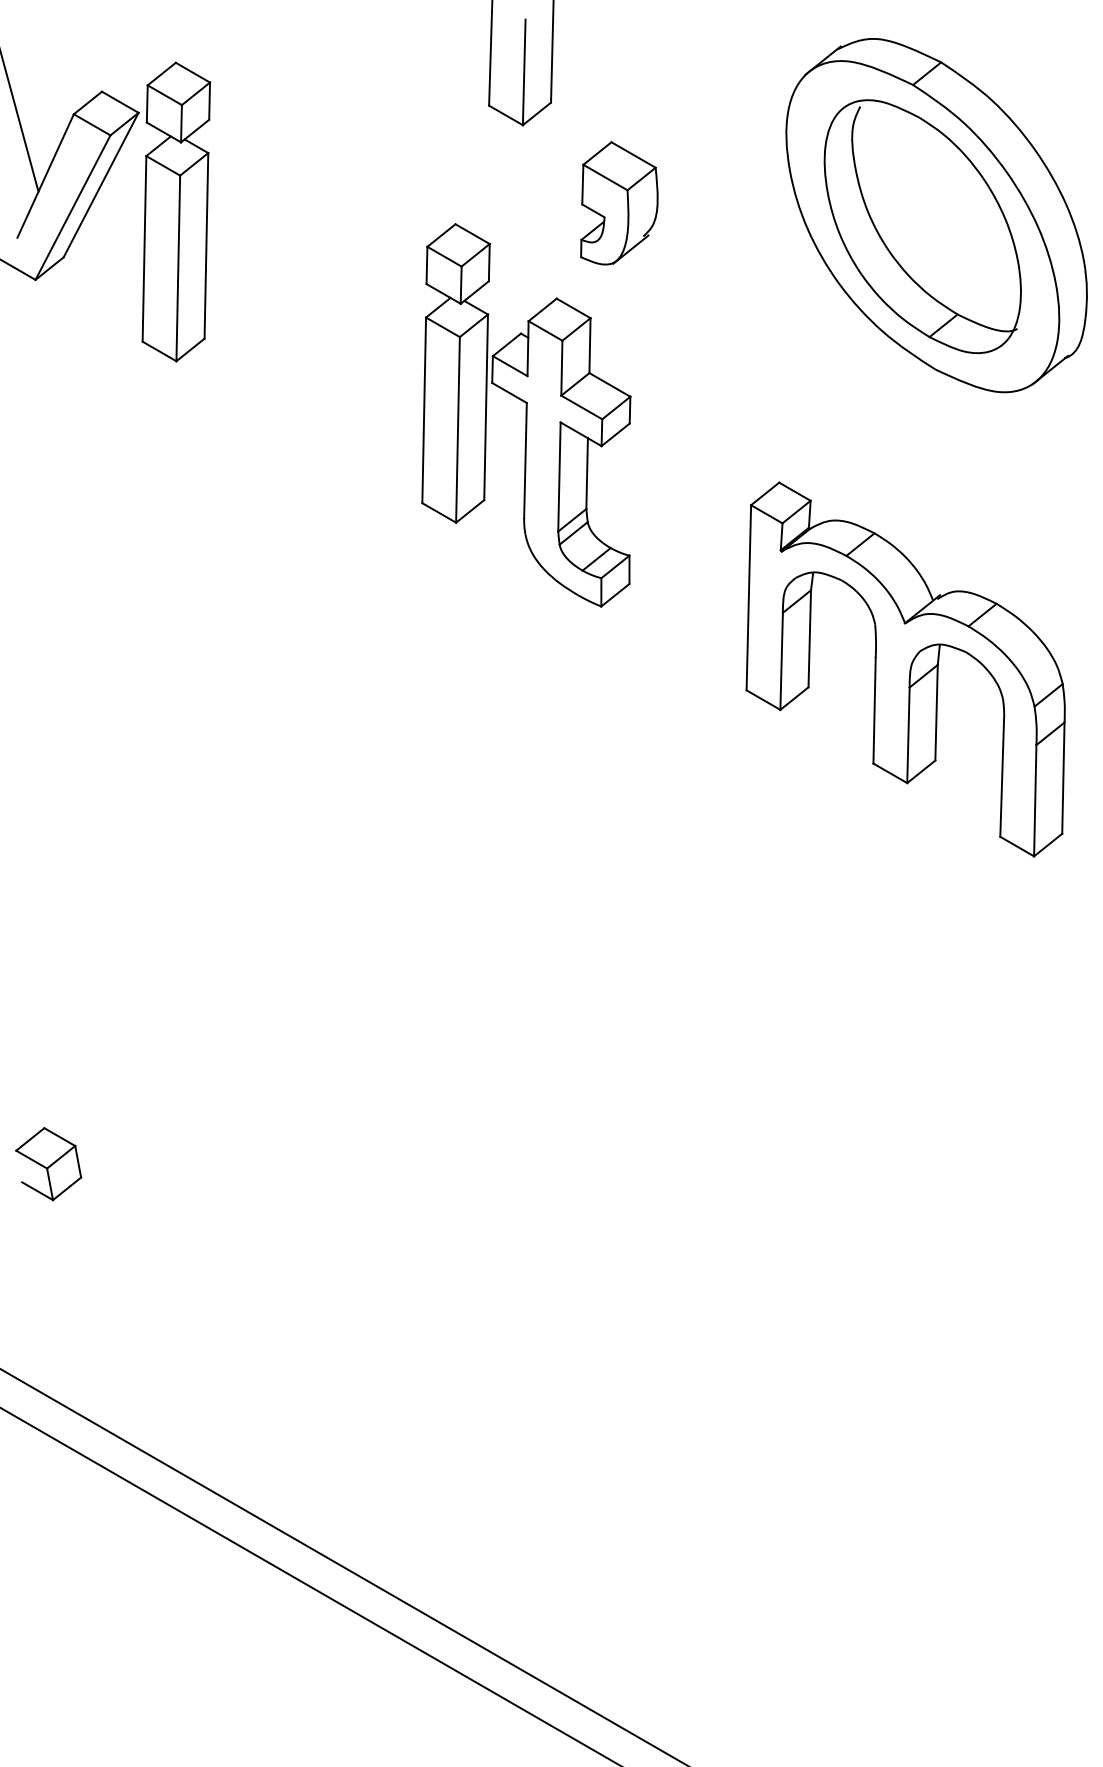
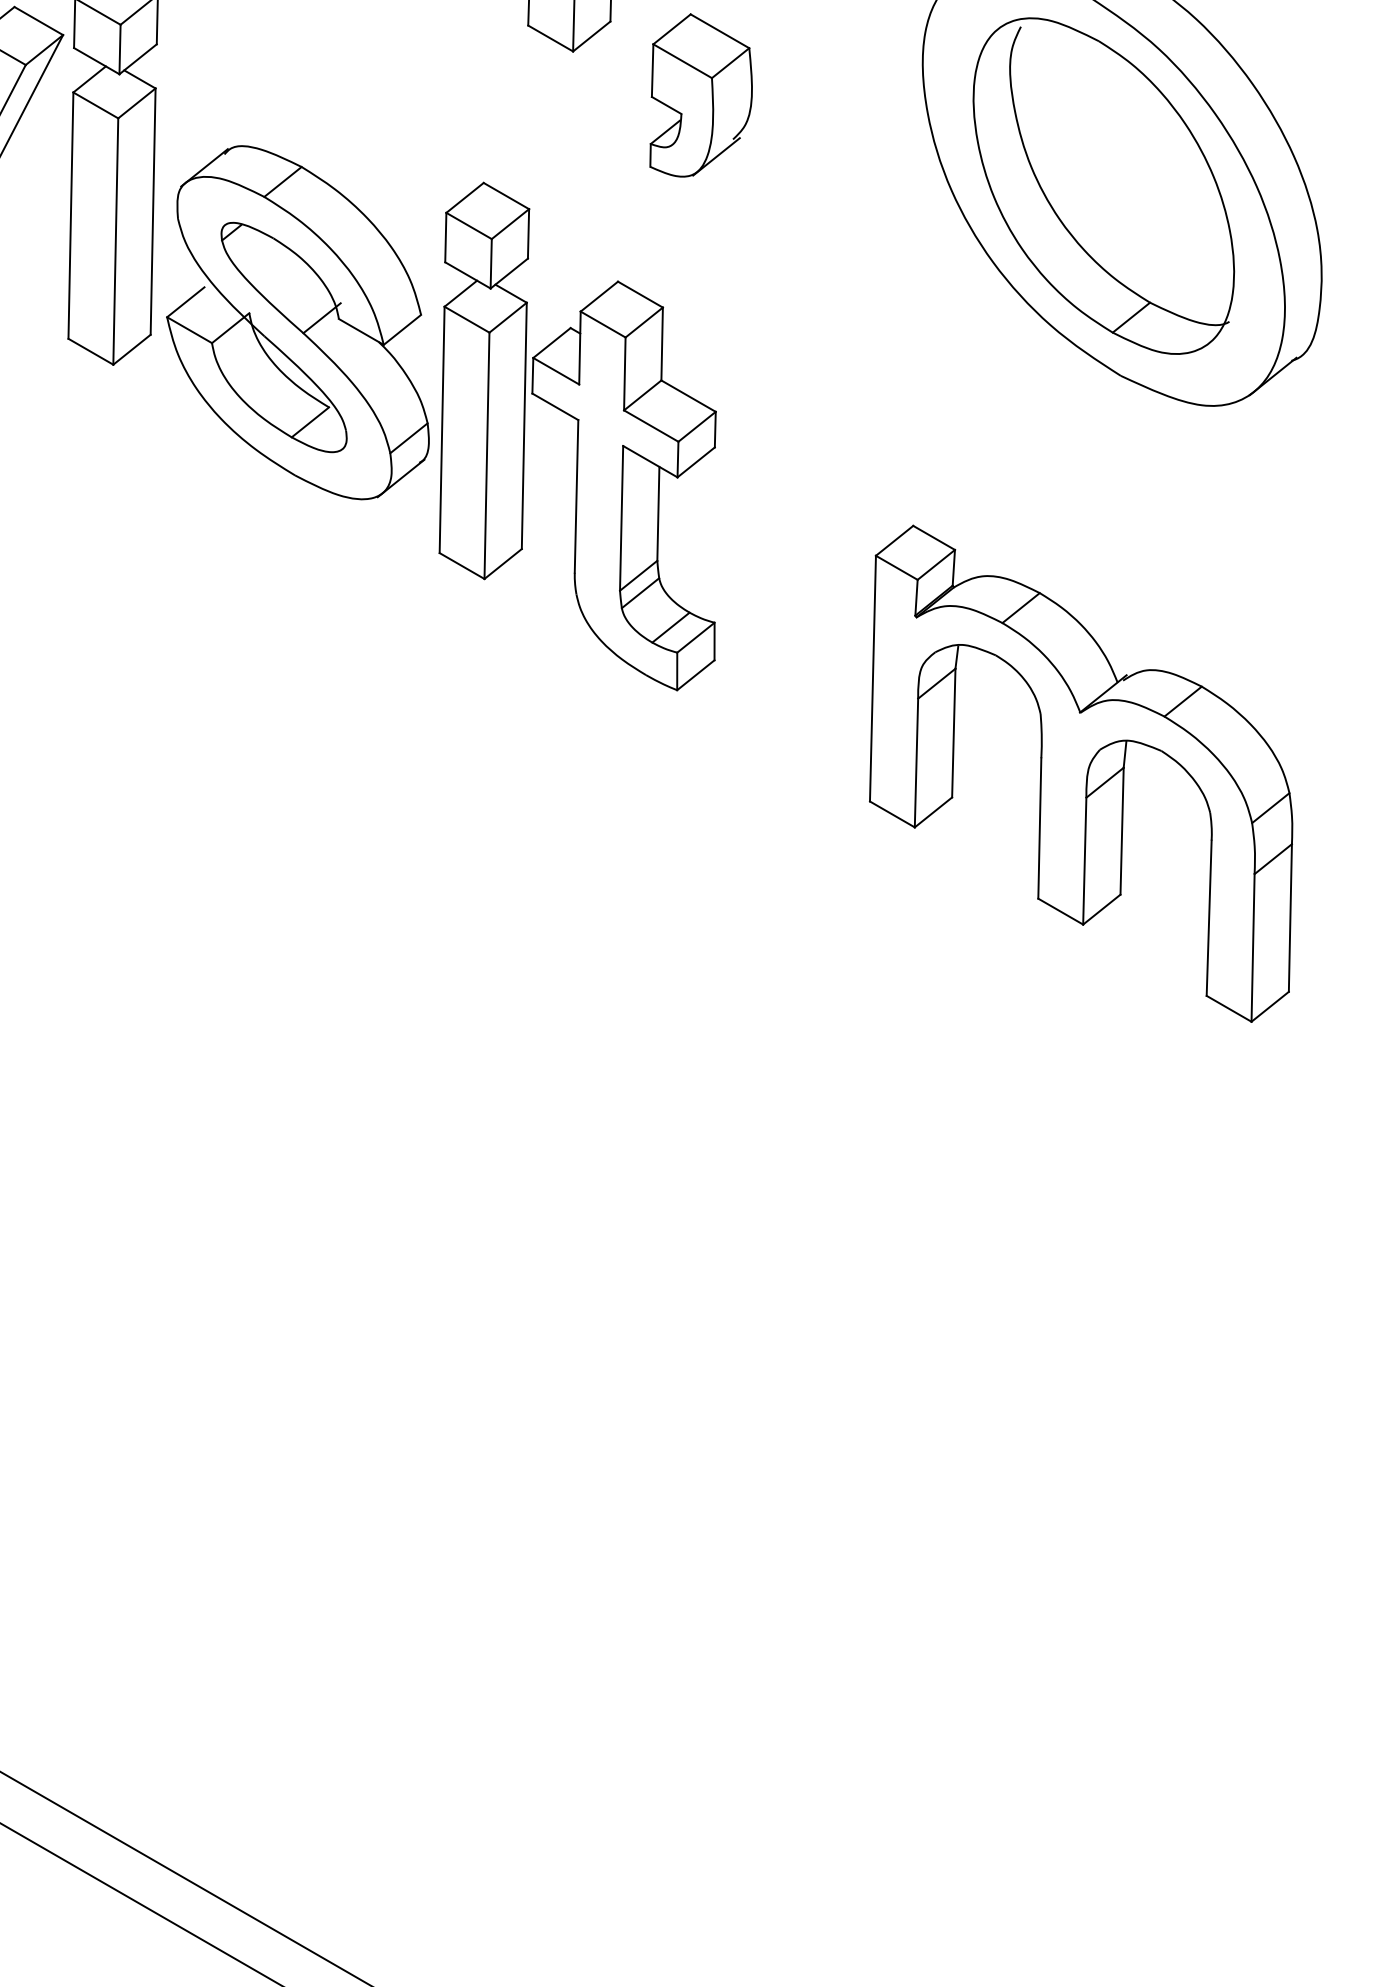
part: (619, 203) -> (701, 95), moved
part: (315, 329) -> (297, 322), added

